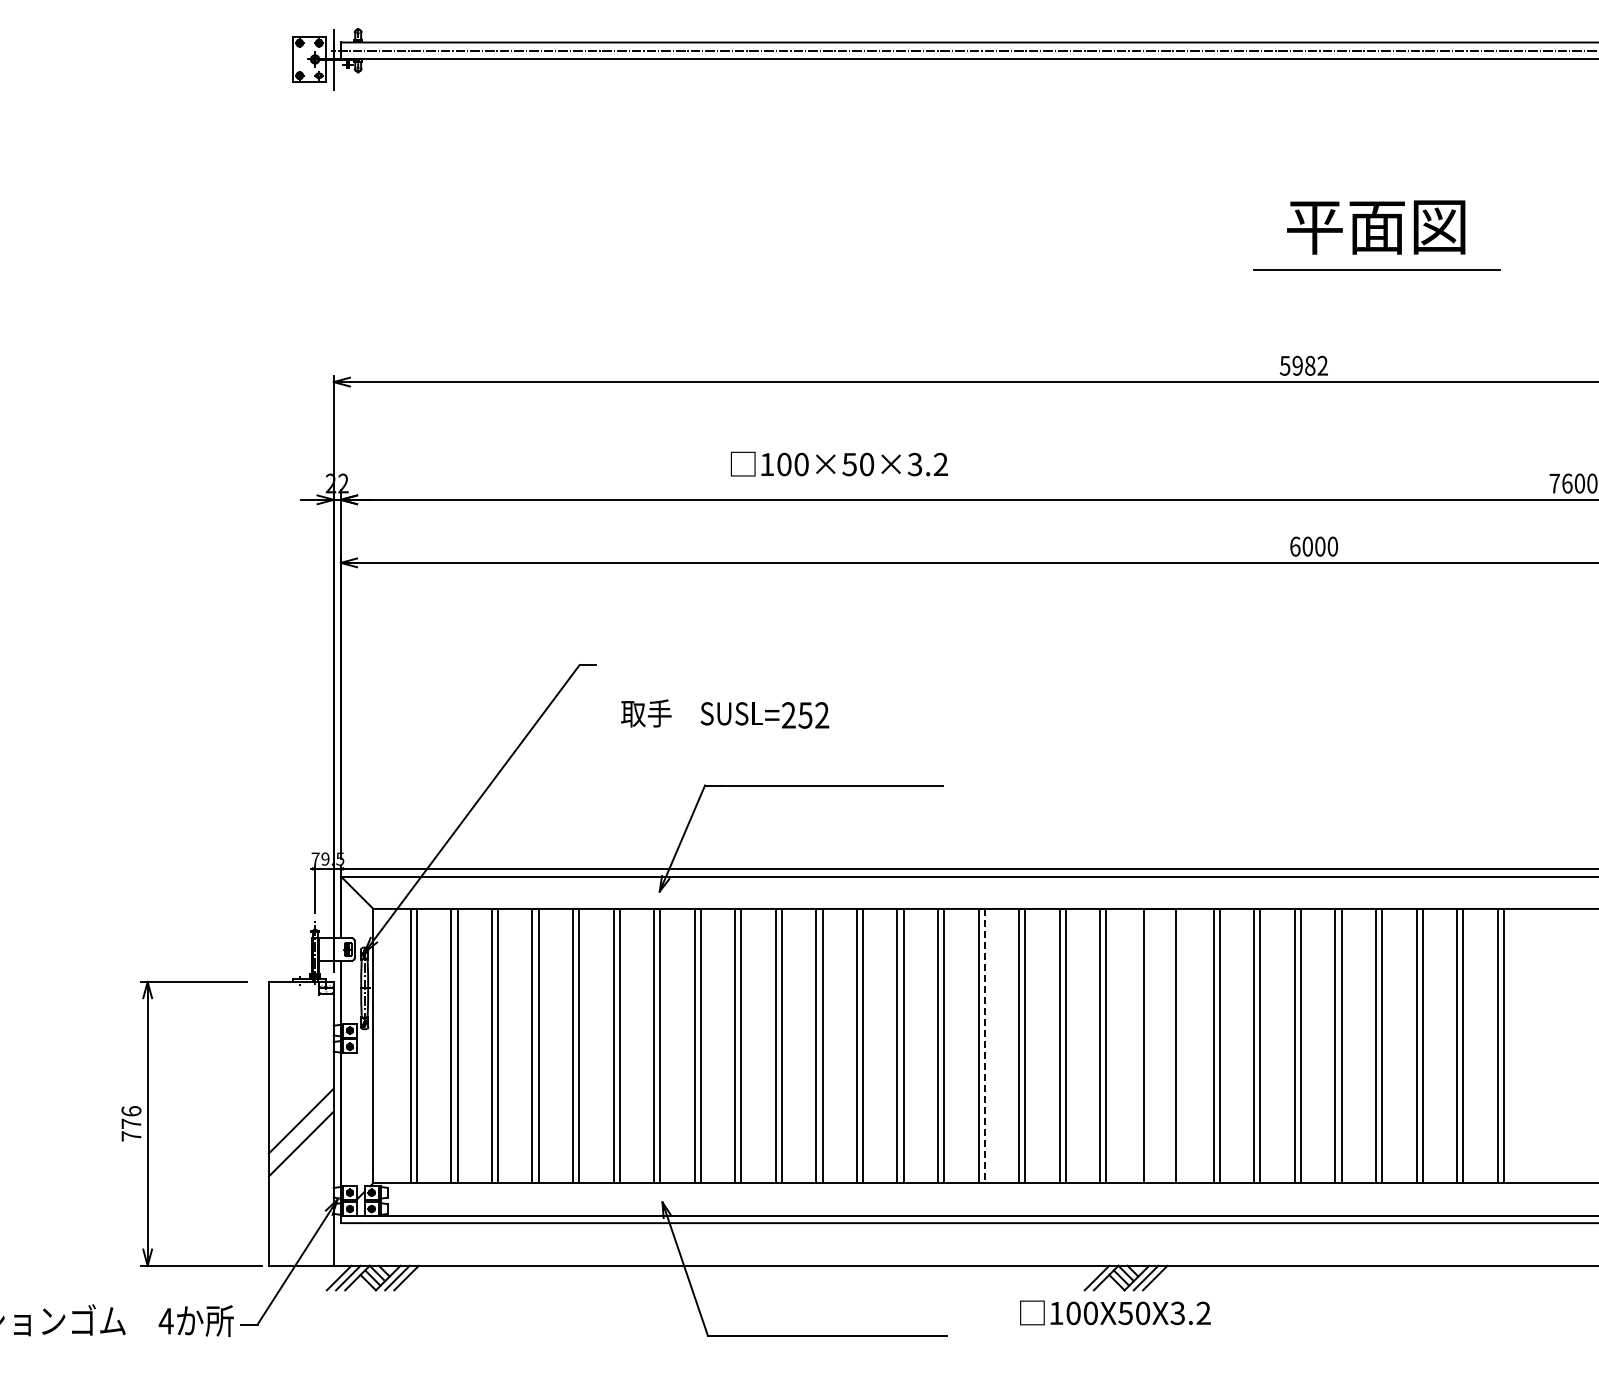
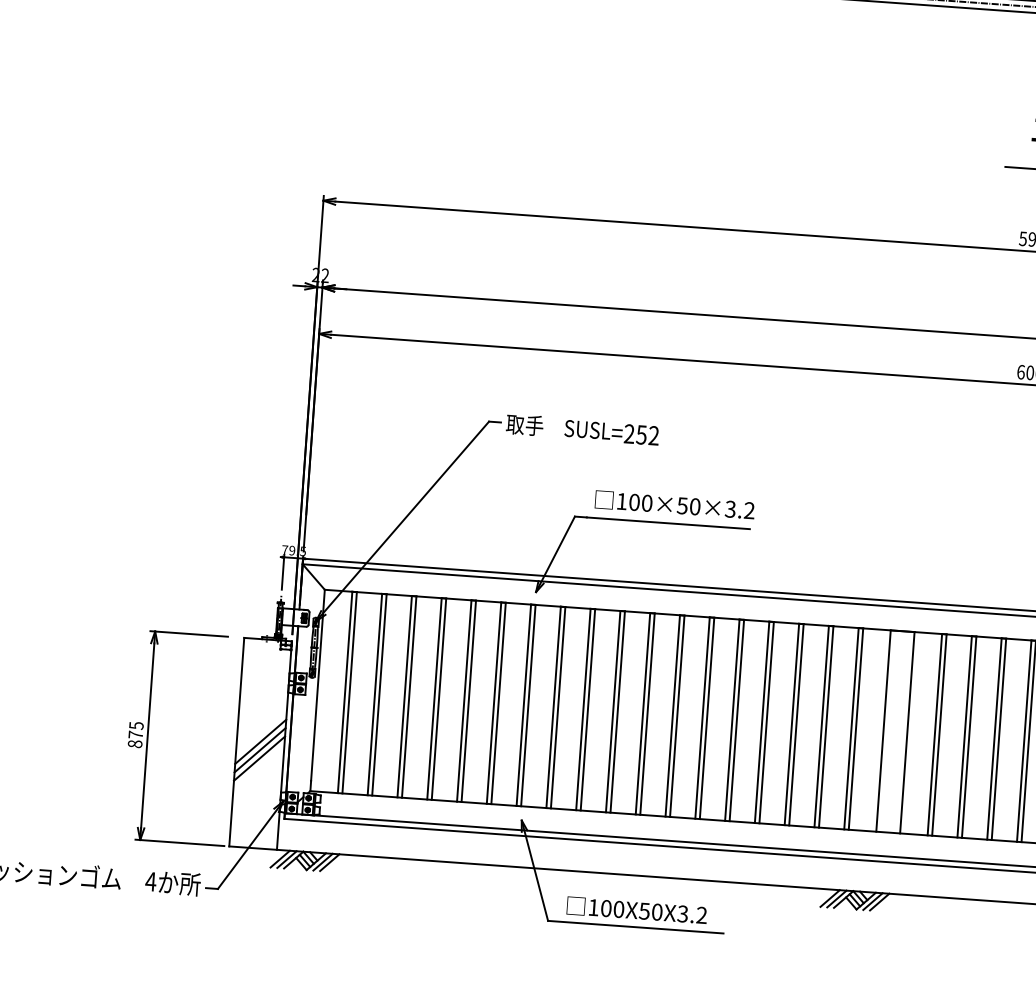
text: (838, 463) -> (674, 504), moved
text: (725, 713) -> (583, 429), moved
line: (984, 1046) -> (766, 723), dashed -> solid
text: (131, 1123) -> (135, 734), 776 -> 875
line: (300, 1132) -> (259, 750), added
line: (1087, 1277) -> (829, 898), added
text: (1115, 1312) -> (637, 910), moved

